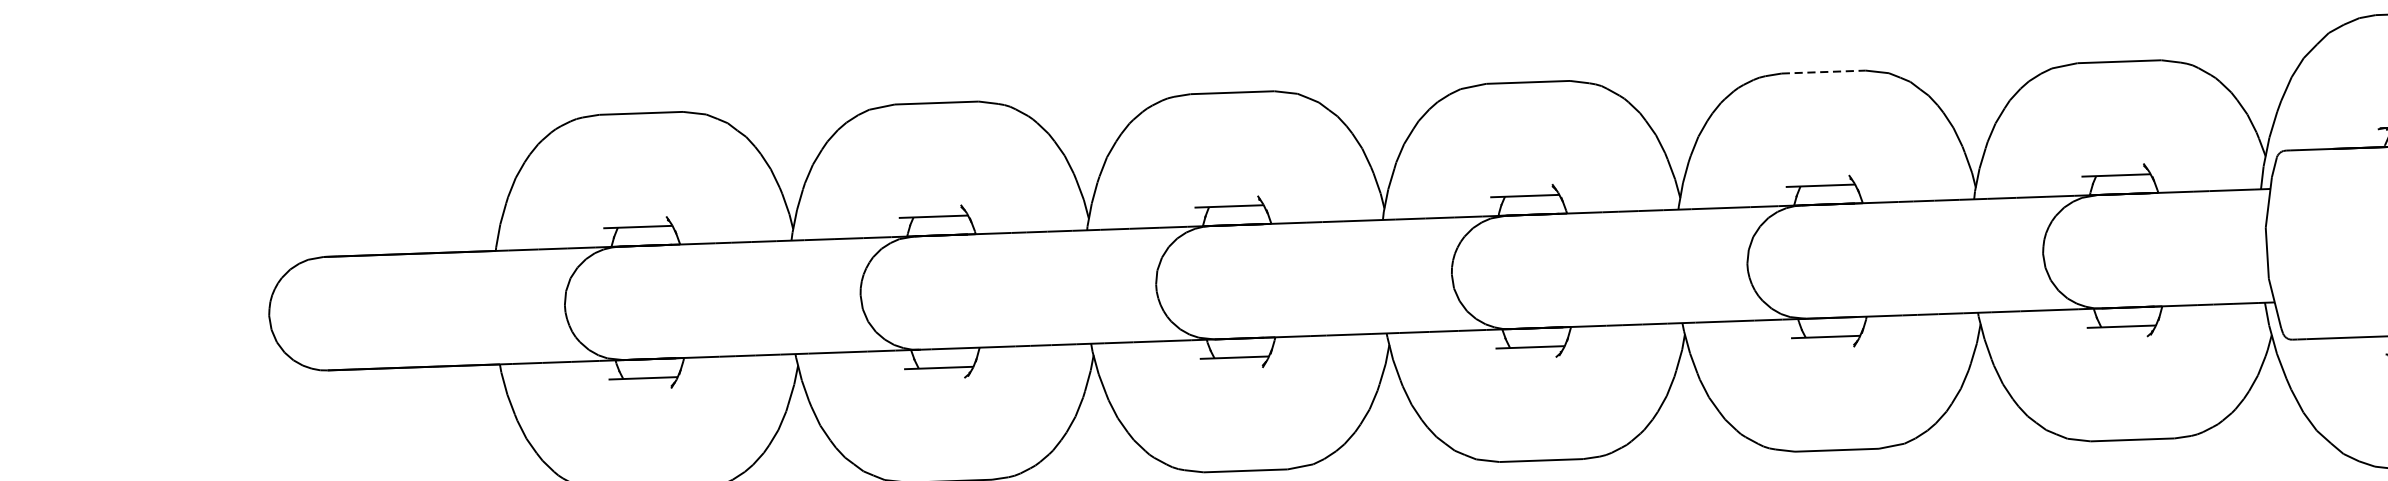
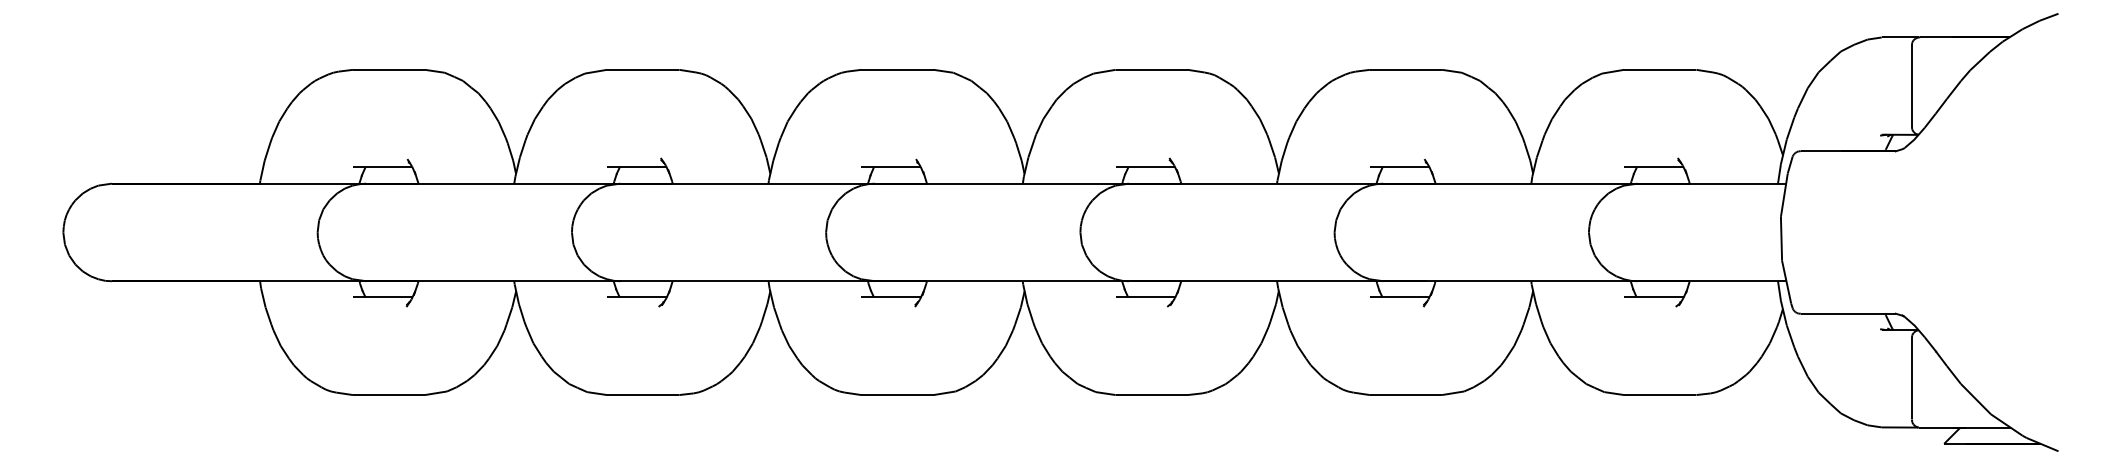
line: (1824, 71) -> (1406, 69), dashed -> solid

